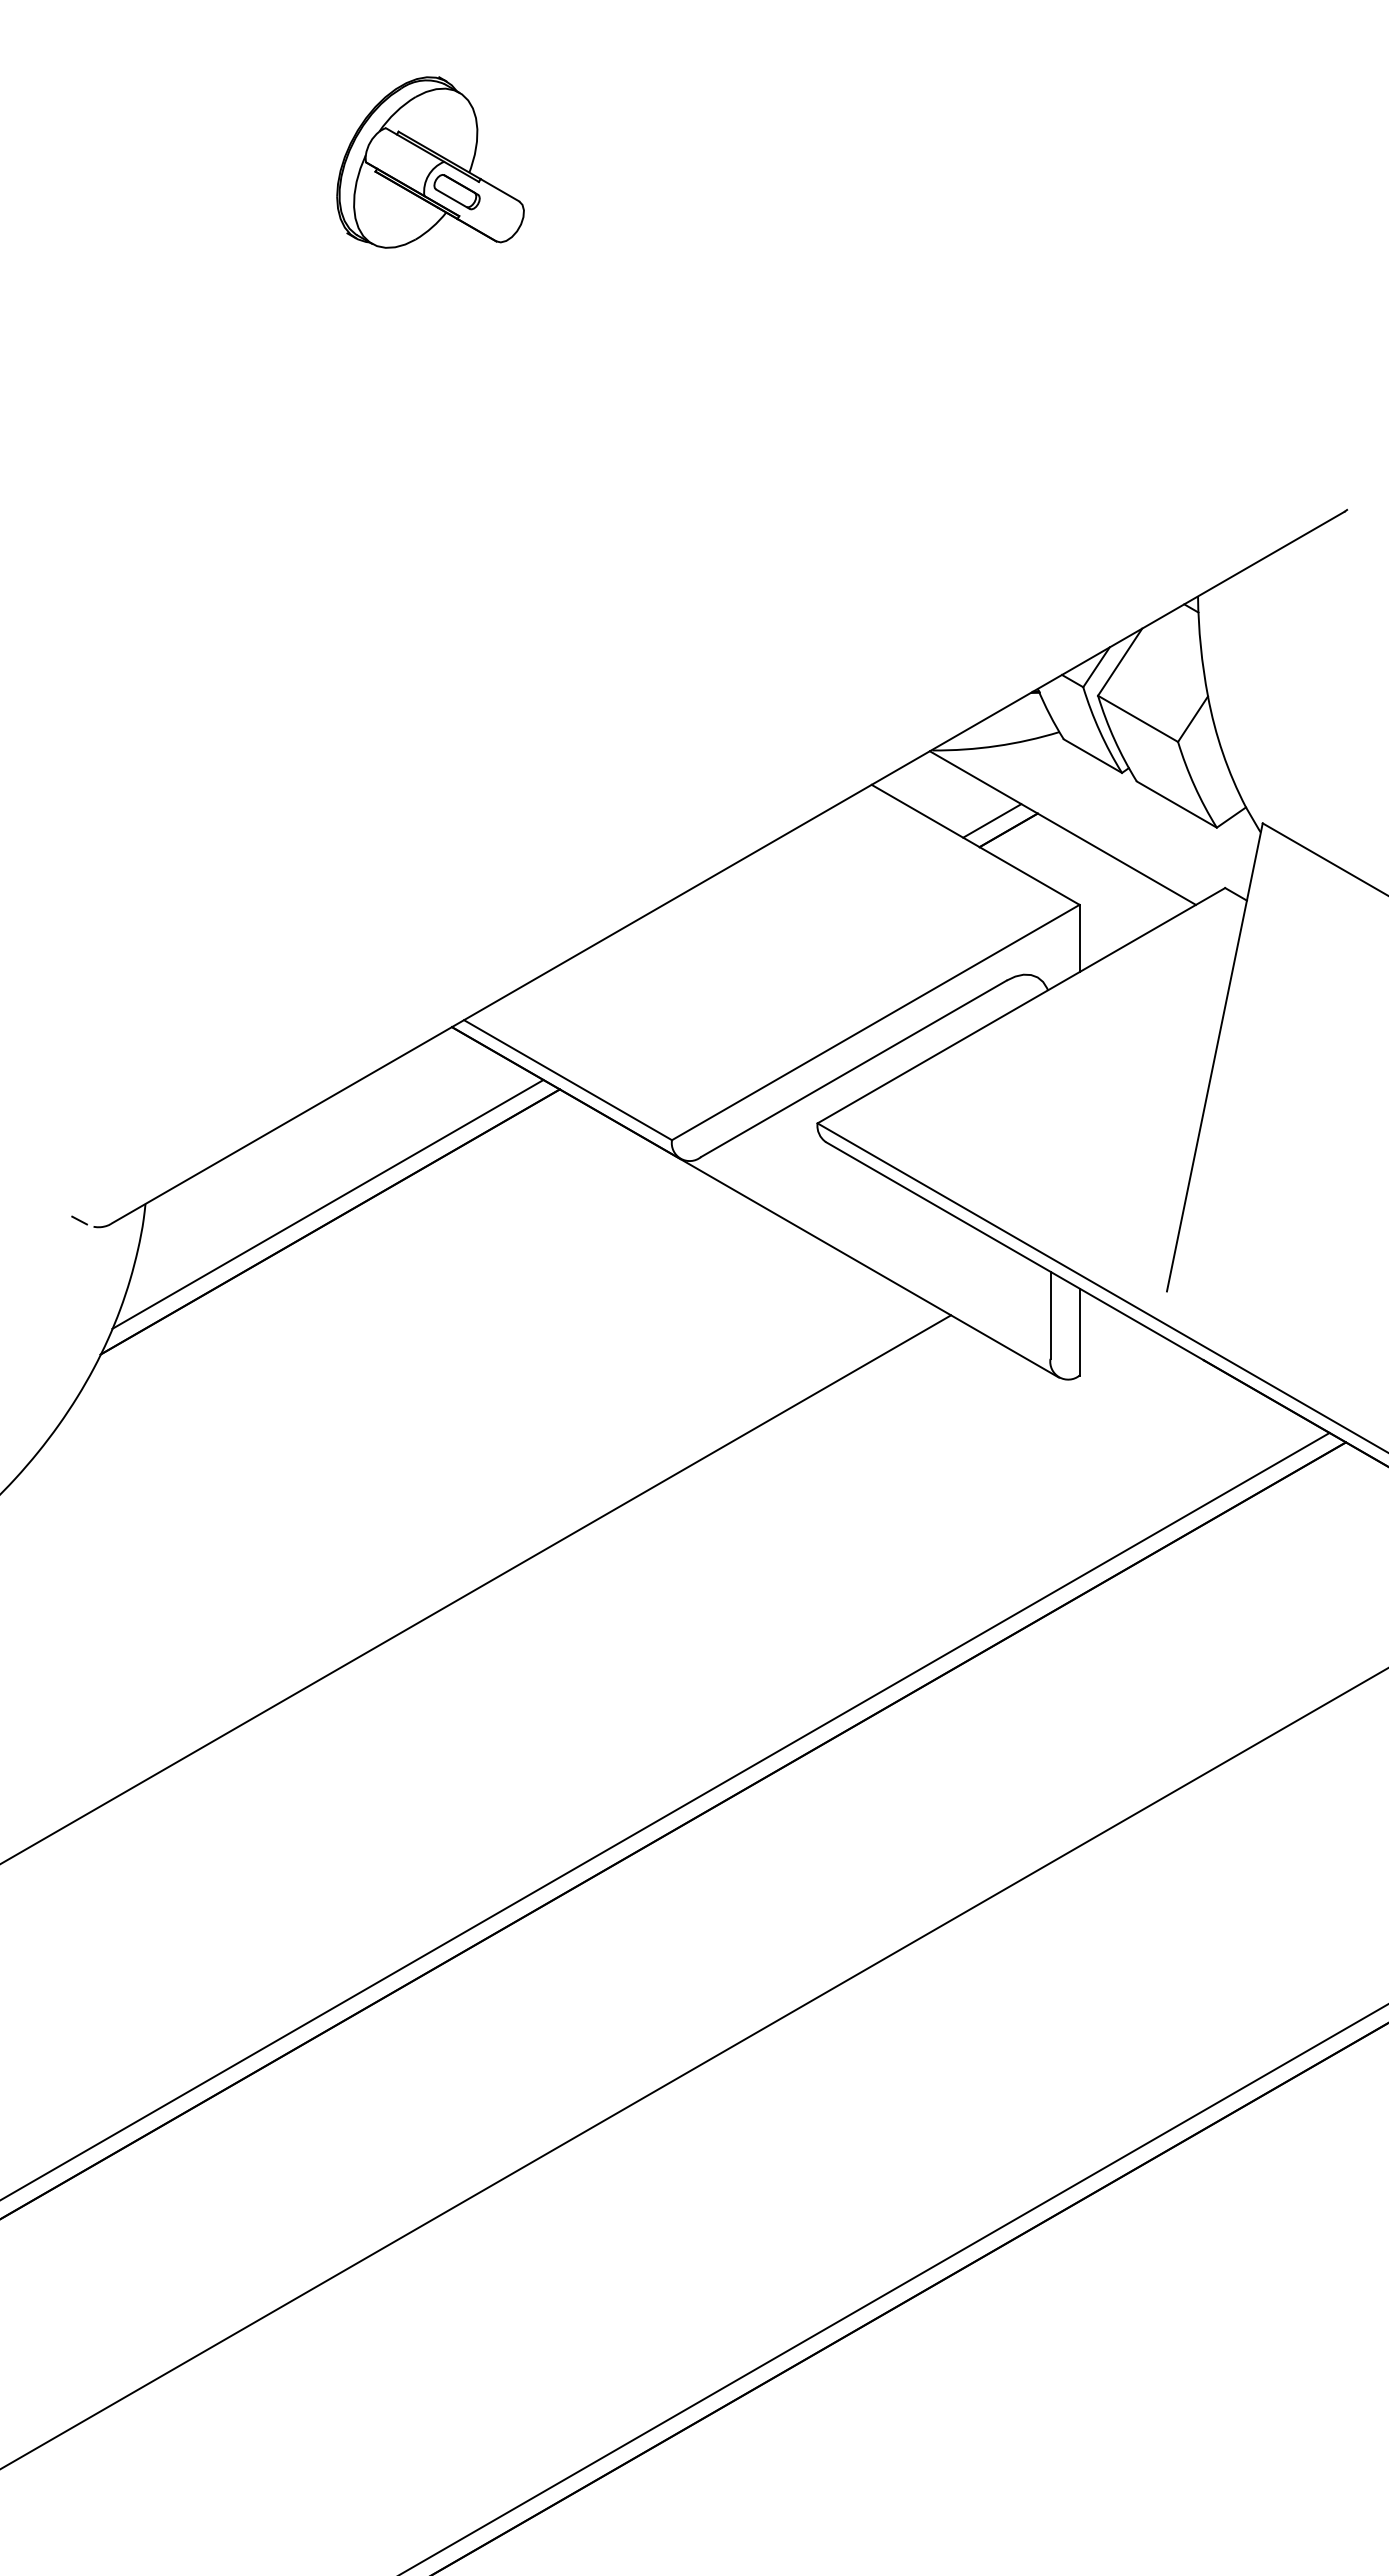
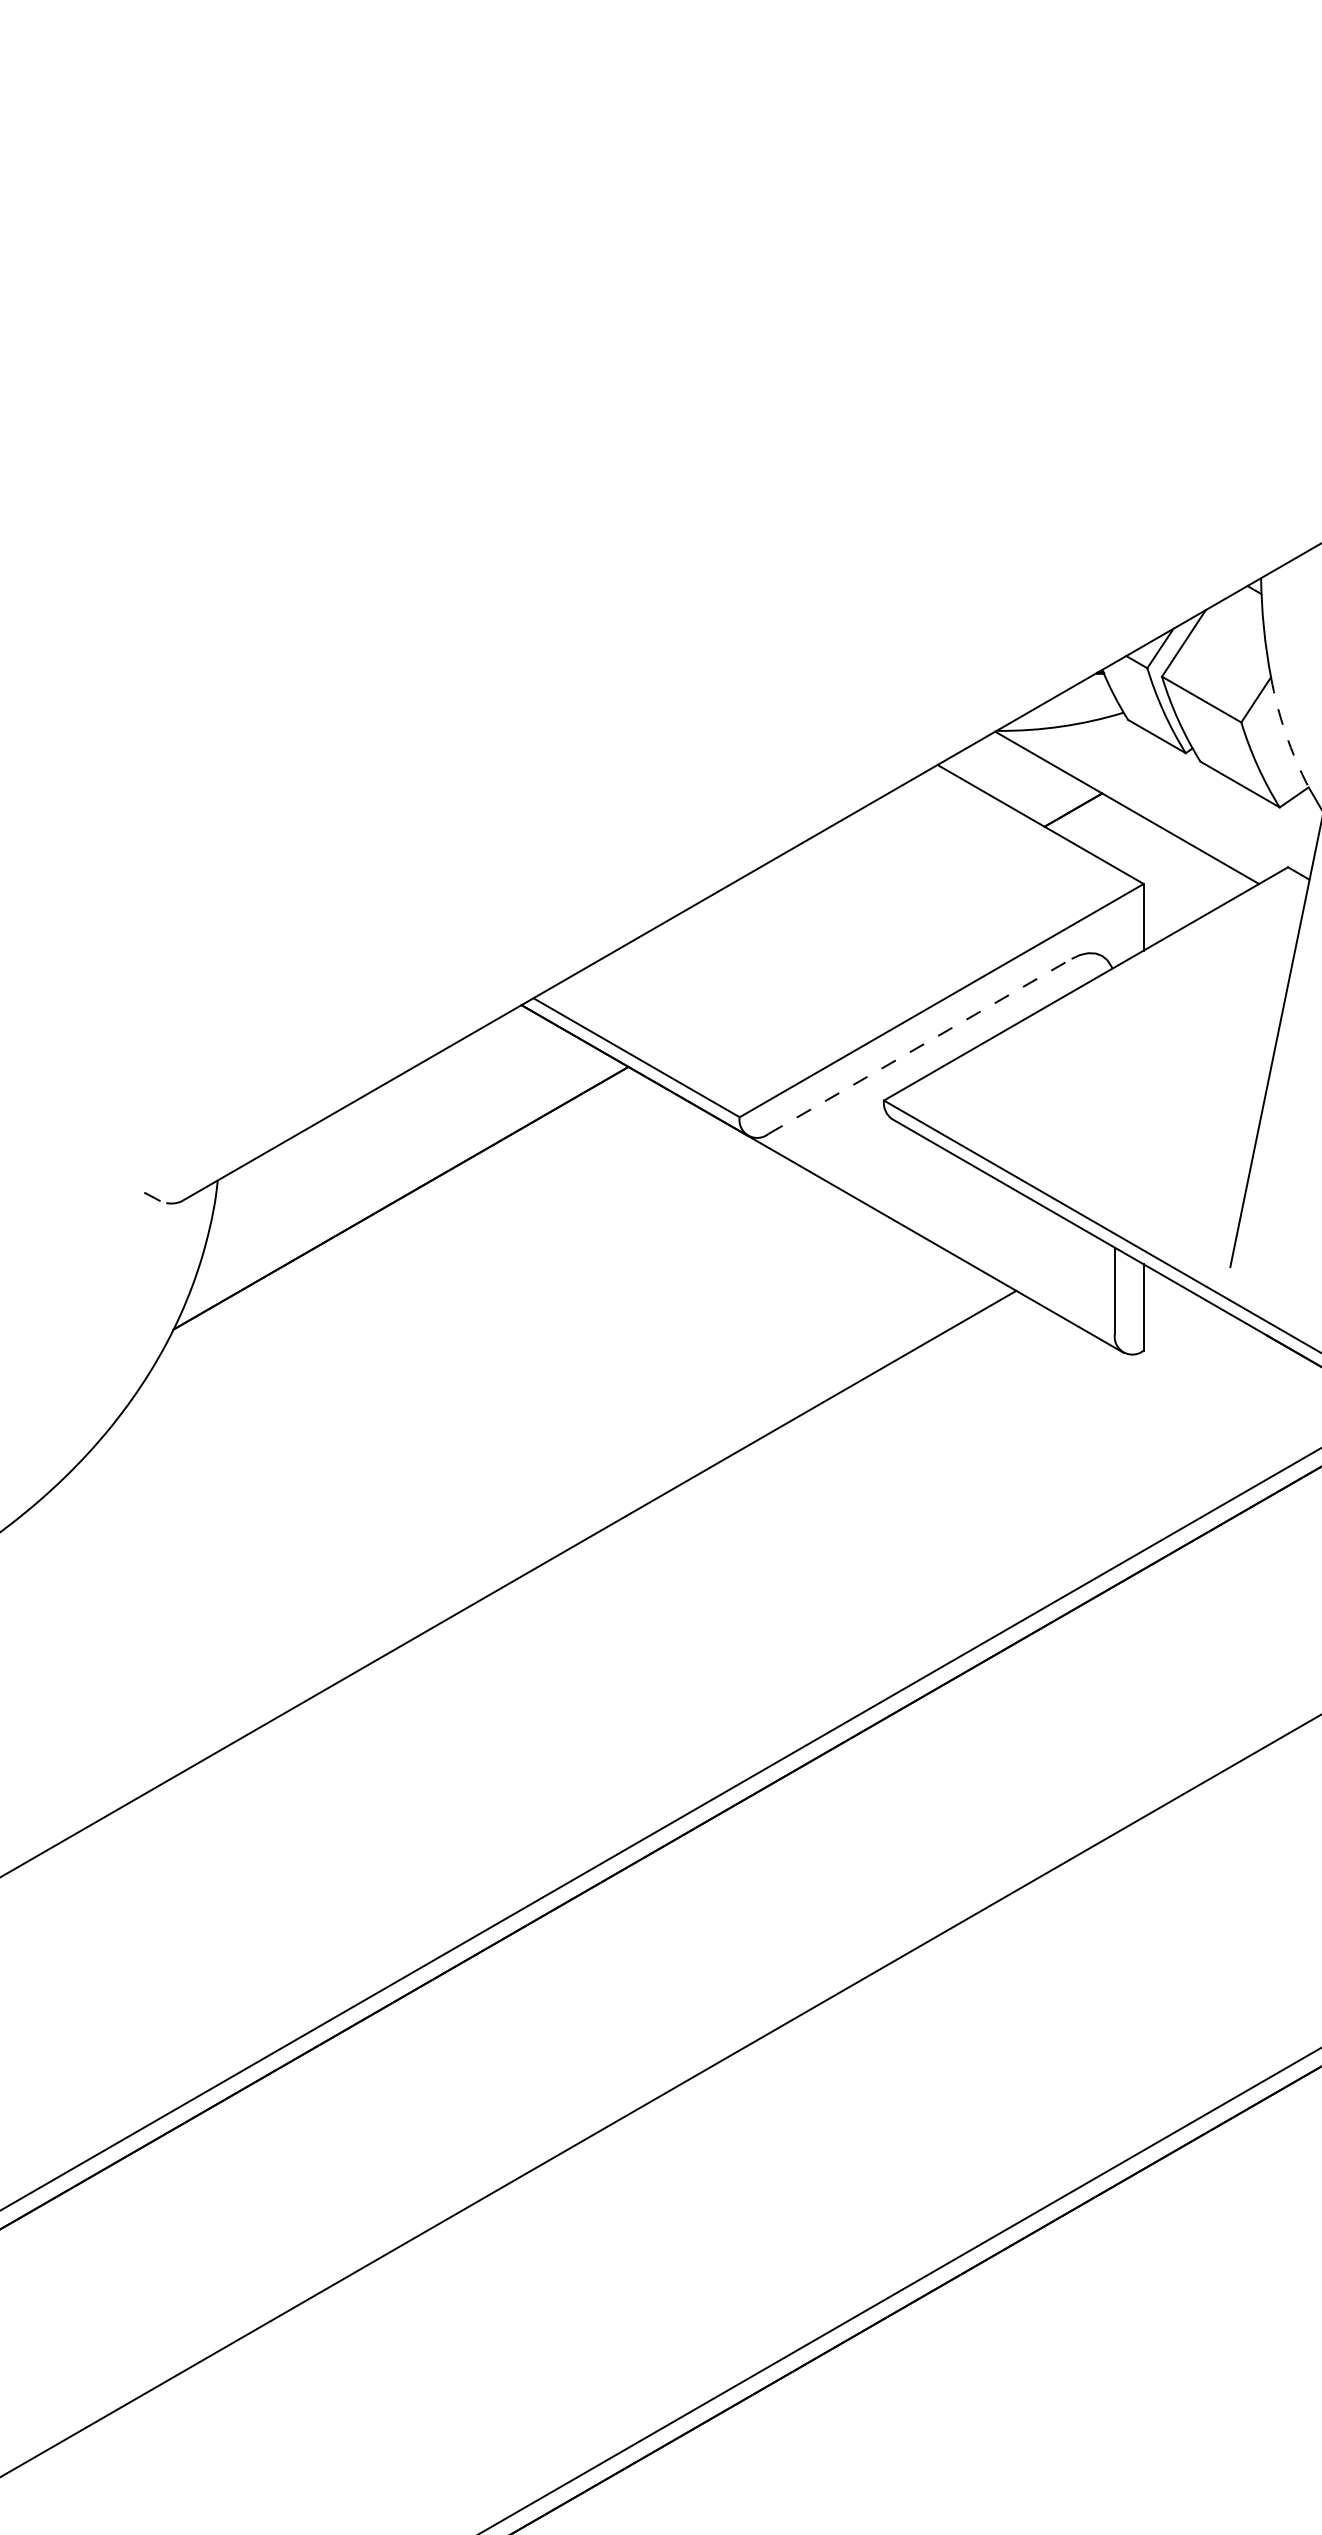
part: (430, 162) -> (500, 148), removed
arc: (1222, 753) -> (1285, 733), solid -> dashed
line: (992, 820) -> (1057, 800), removed
line: (853, 1068) -> (919, 1046), solid -> dashed
line: (327, 1204) -> (398, 1180), removed

